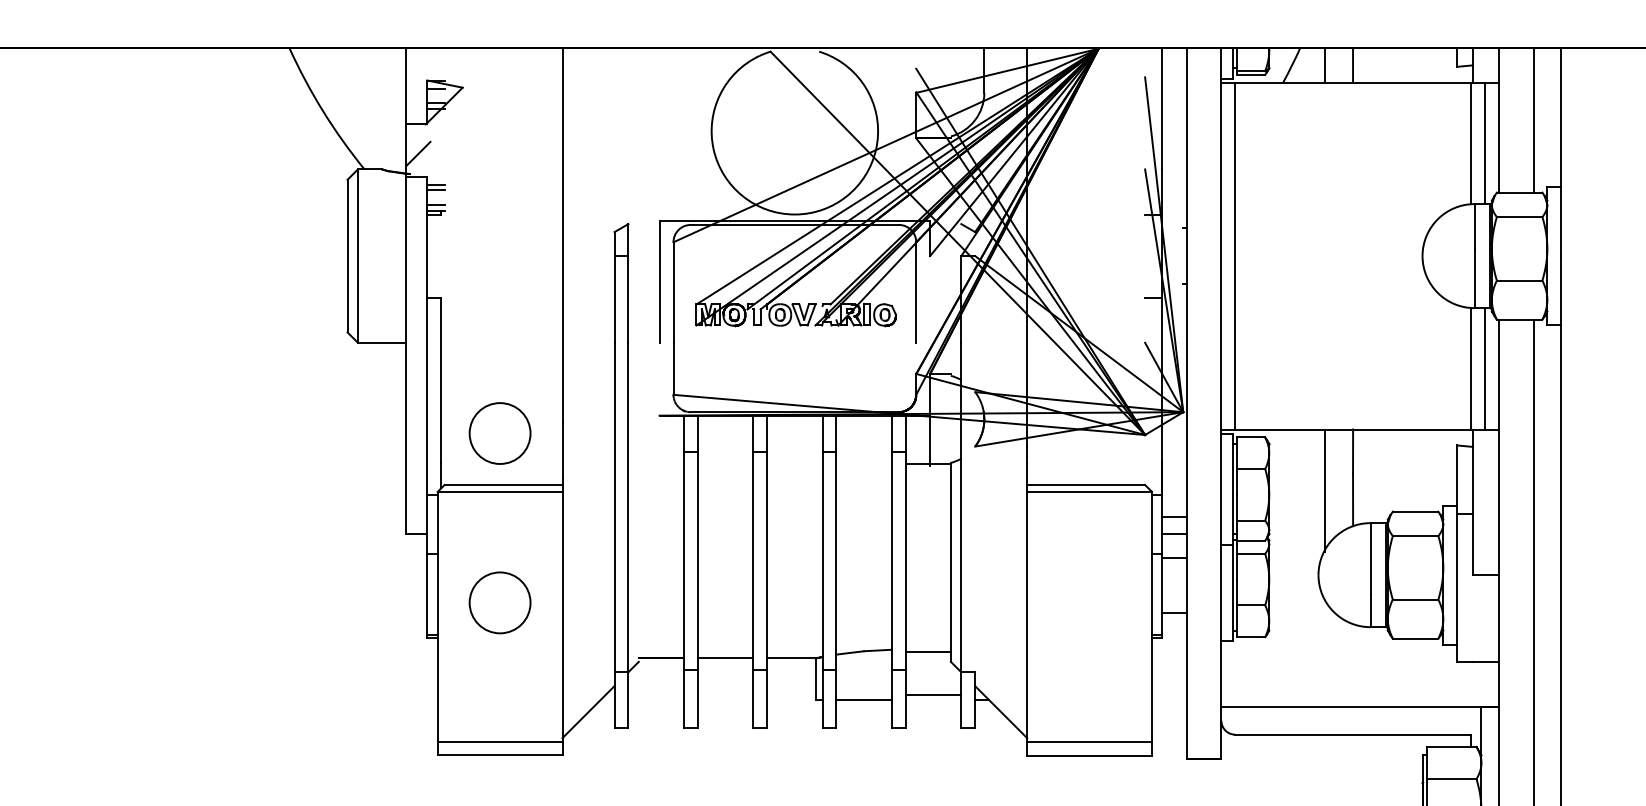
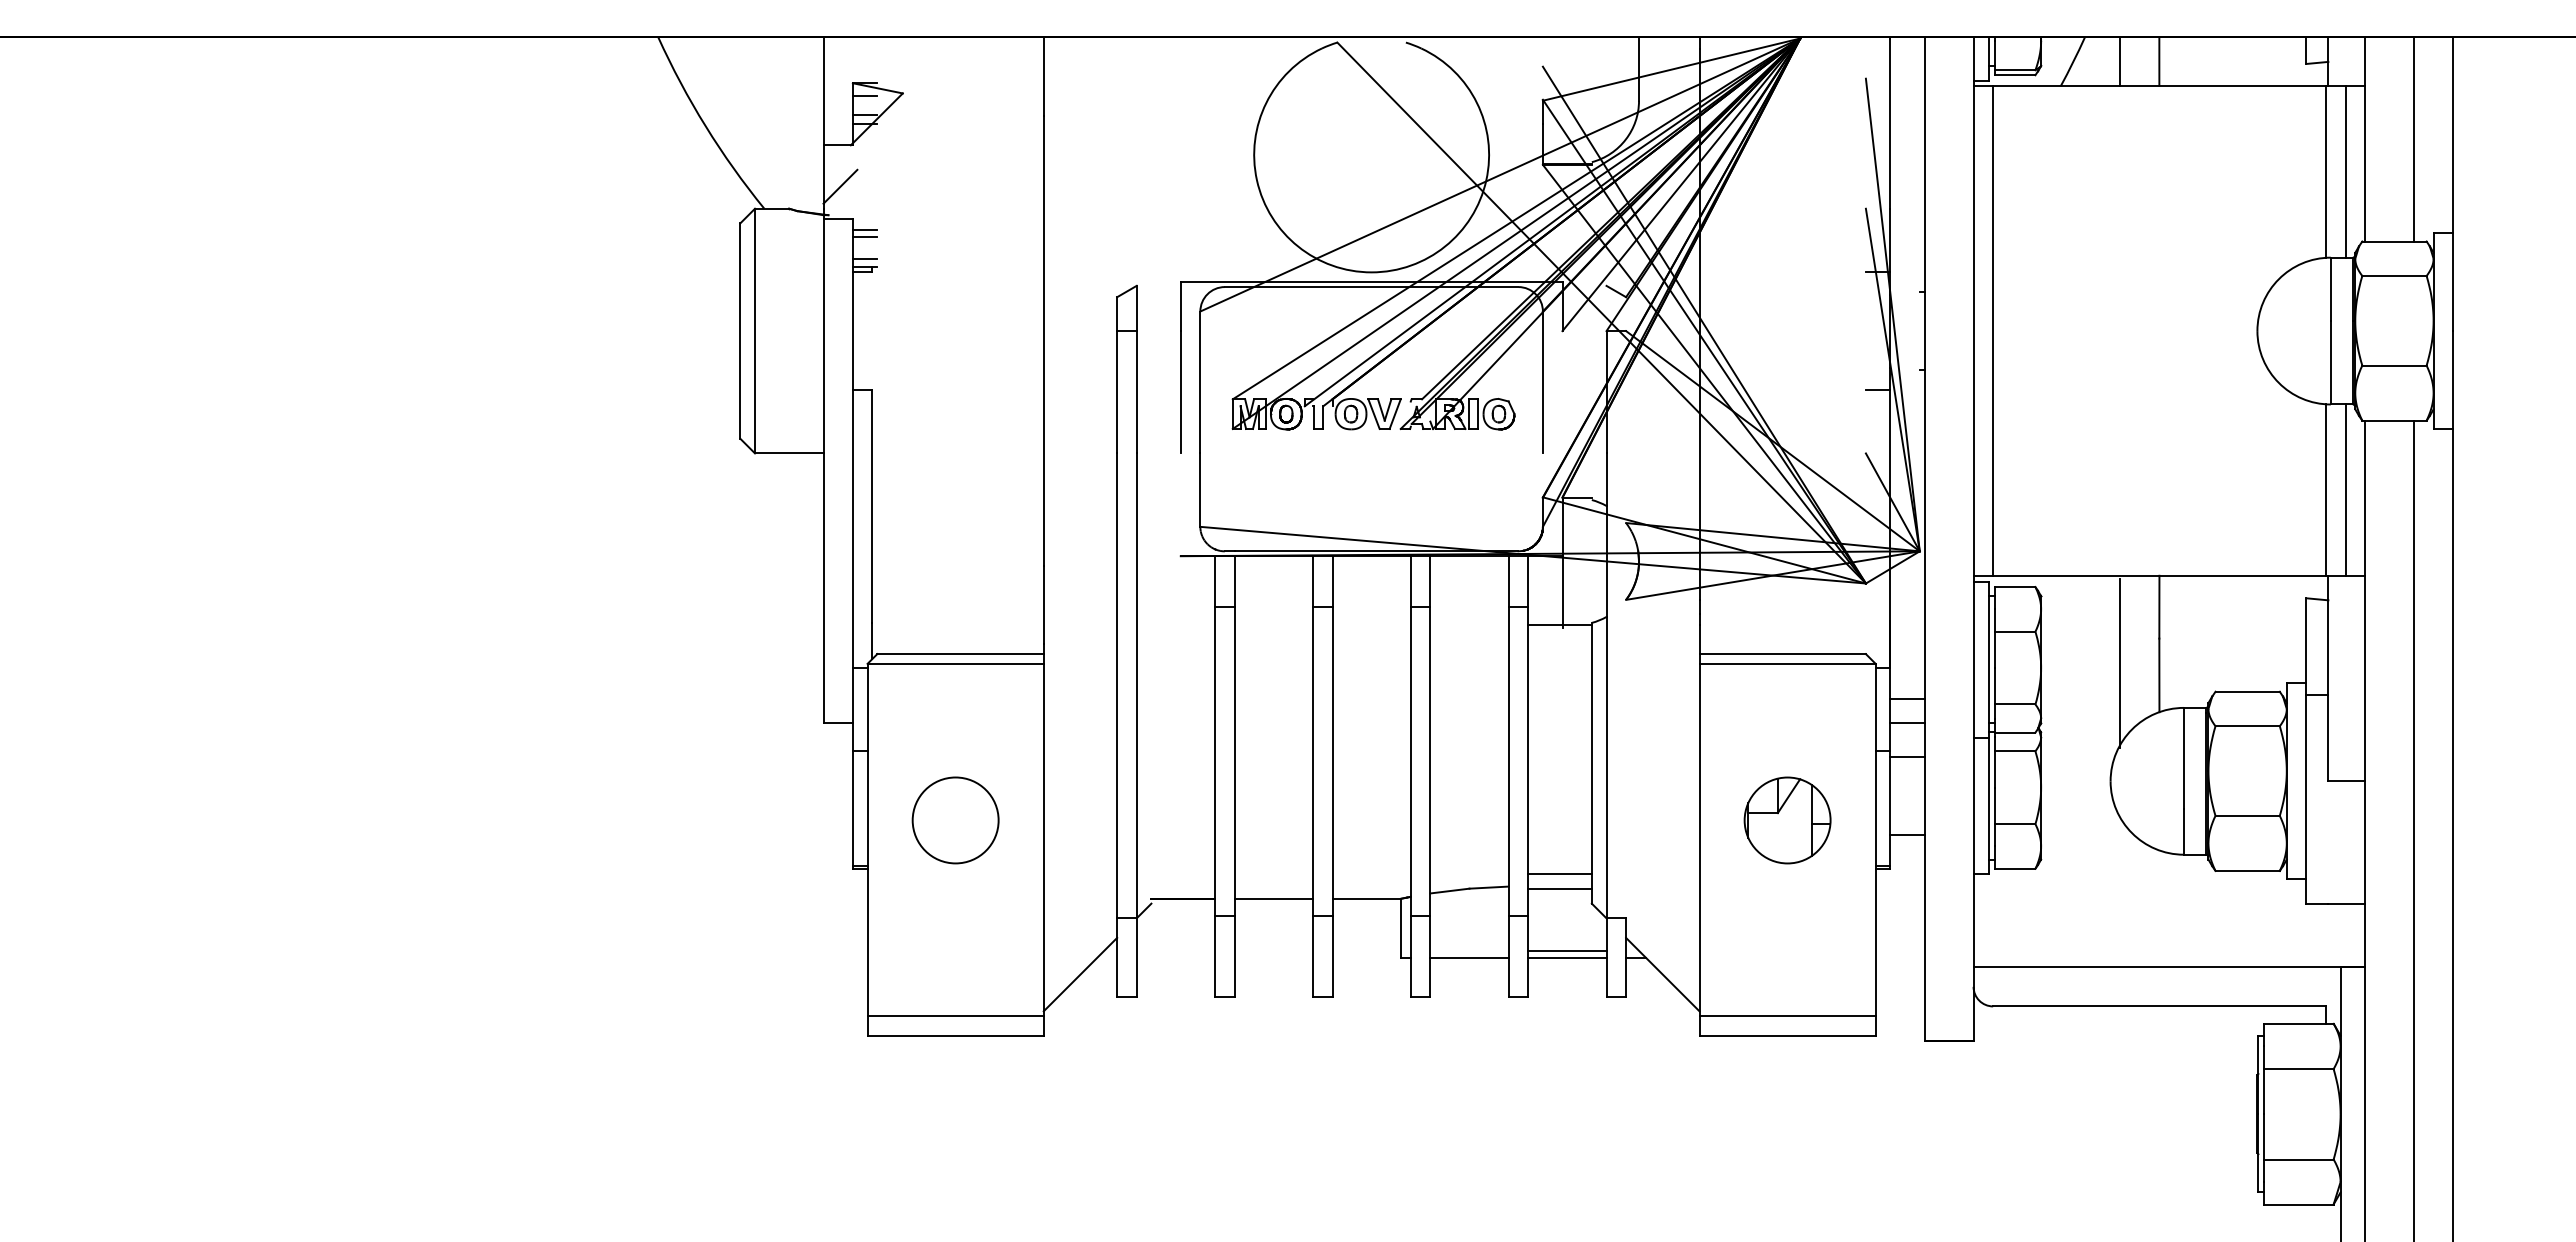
circle: (499, 433) -> (955, 581), removed
part: (1089, 602) -> (1787, 820), added
line: (927, 640) -> (1559, 873), added
line: (933, 700) -> (1567, 957), added

